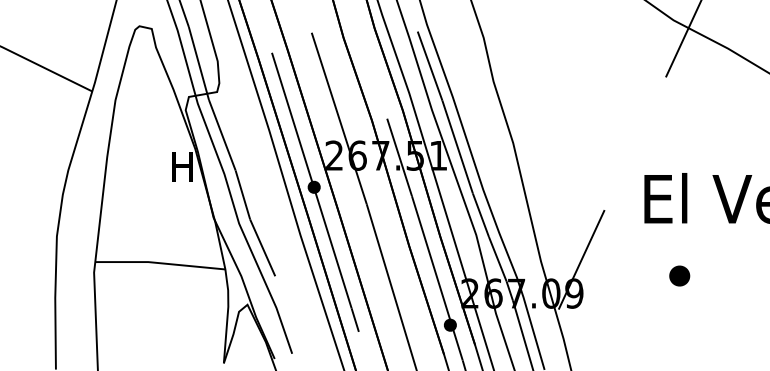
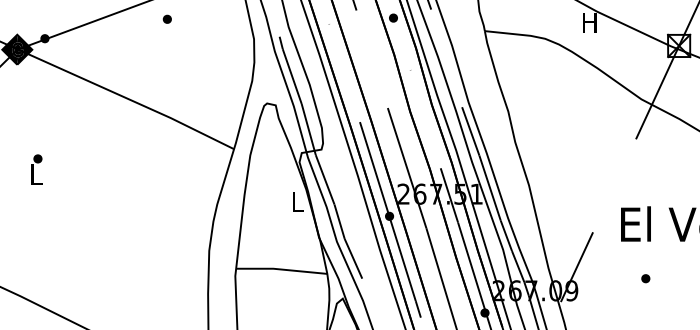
text: (181, 166) -> (296, 201), H -> L
part: (679, 276) -> (645, 278), size x0.62

